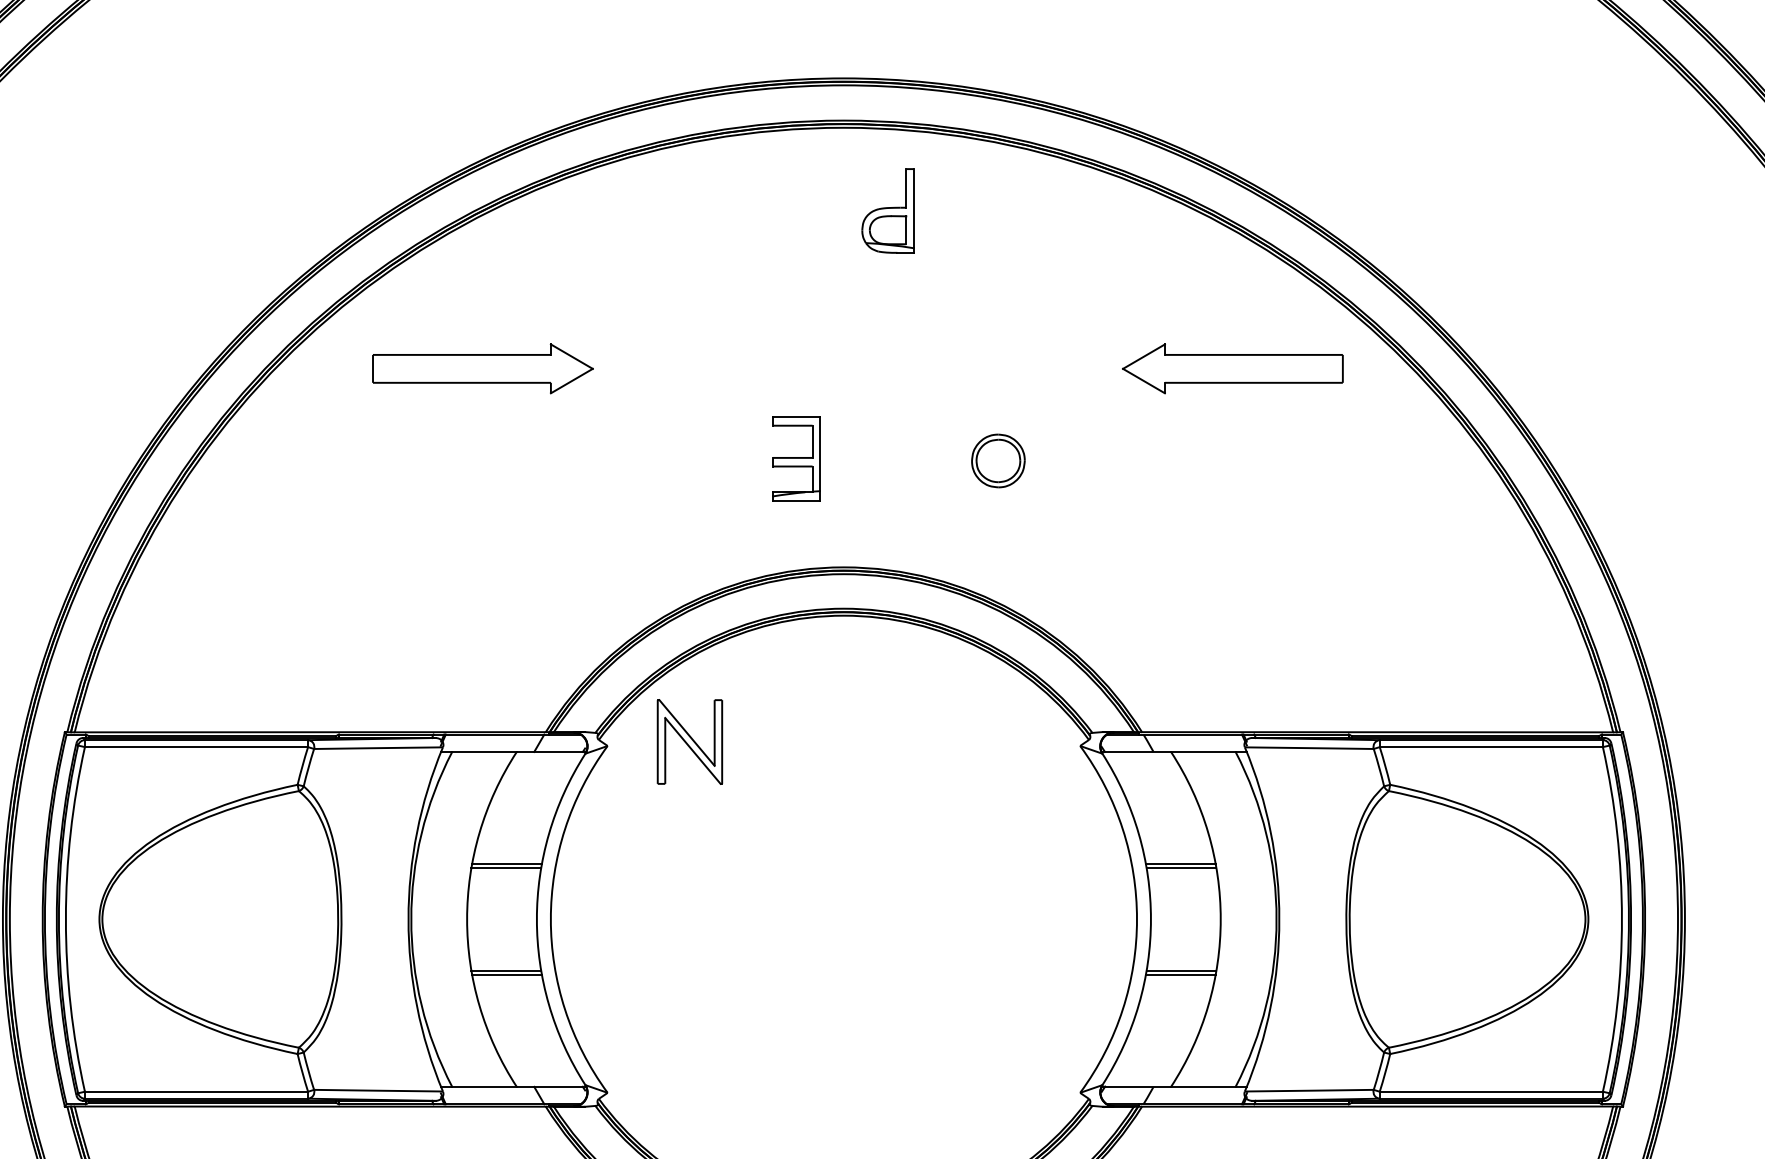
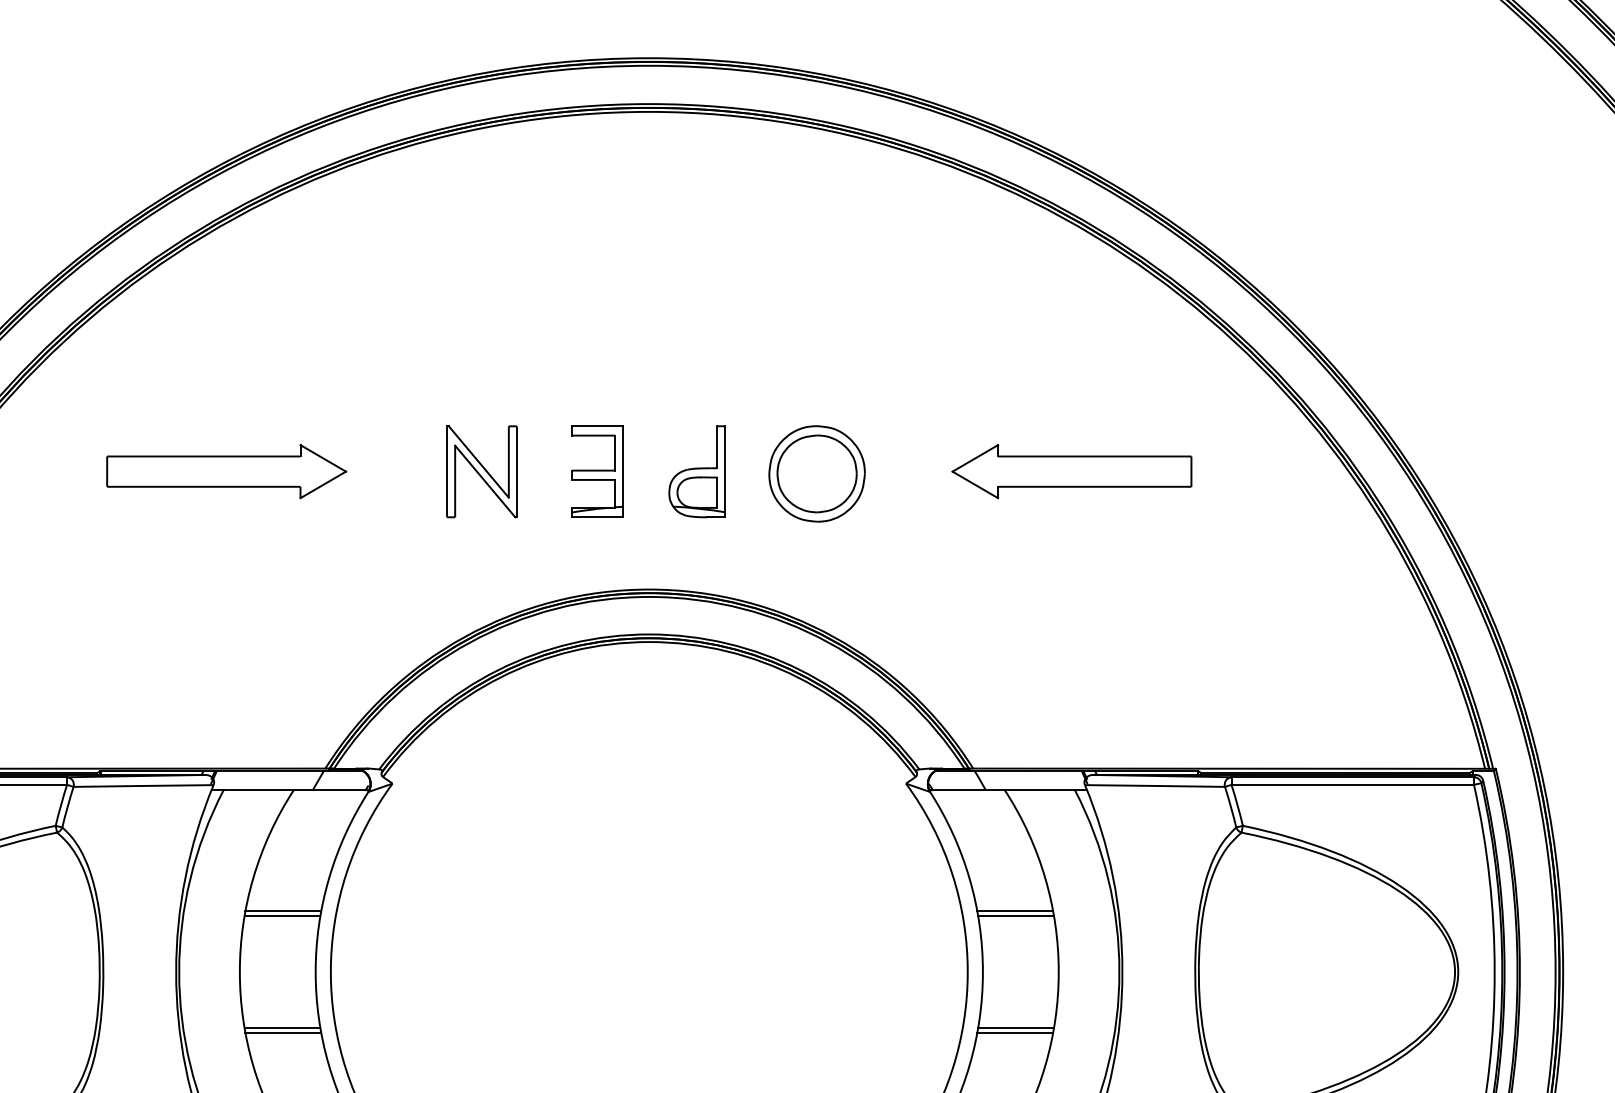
part: (887, 210) -> (696, 471), moved
part: (482, 368) -> (226, 471), moved
part: (1232, 368) -> (1071, 471), moved
part: (998, 460) -> (817, 473), size x1.67
part: (689, 741) -> (481, 471), moved

